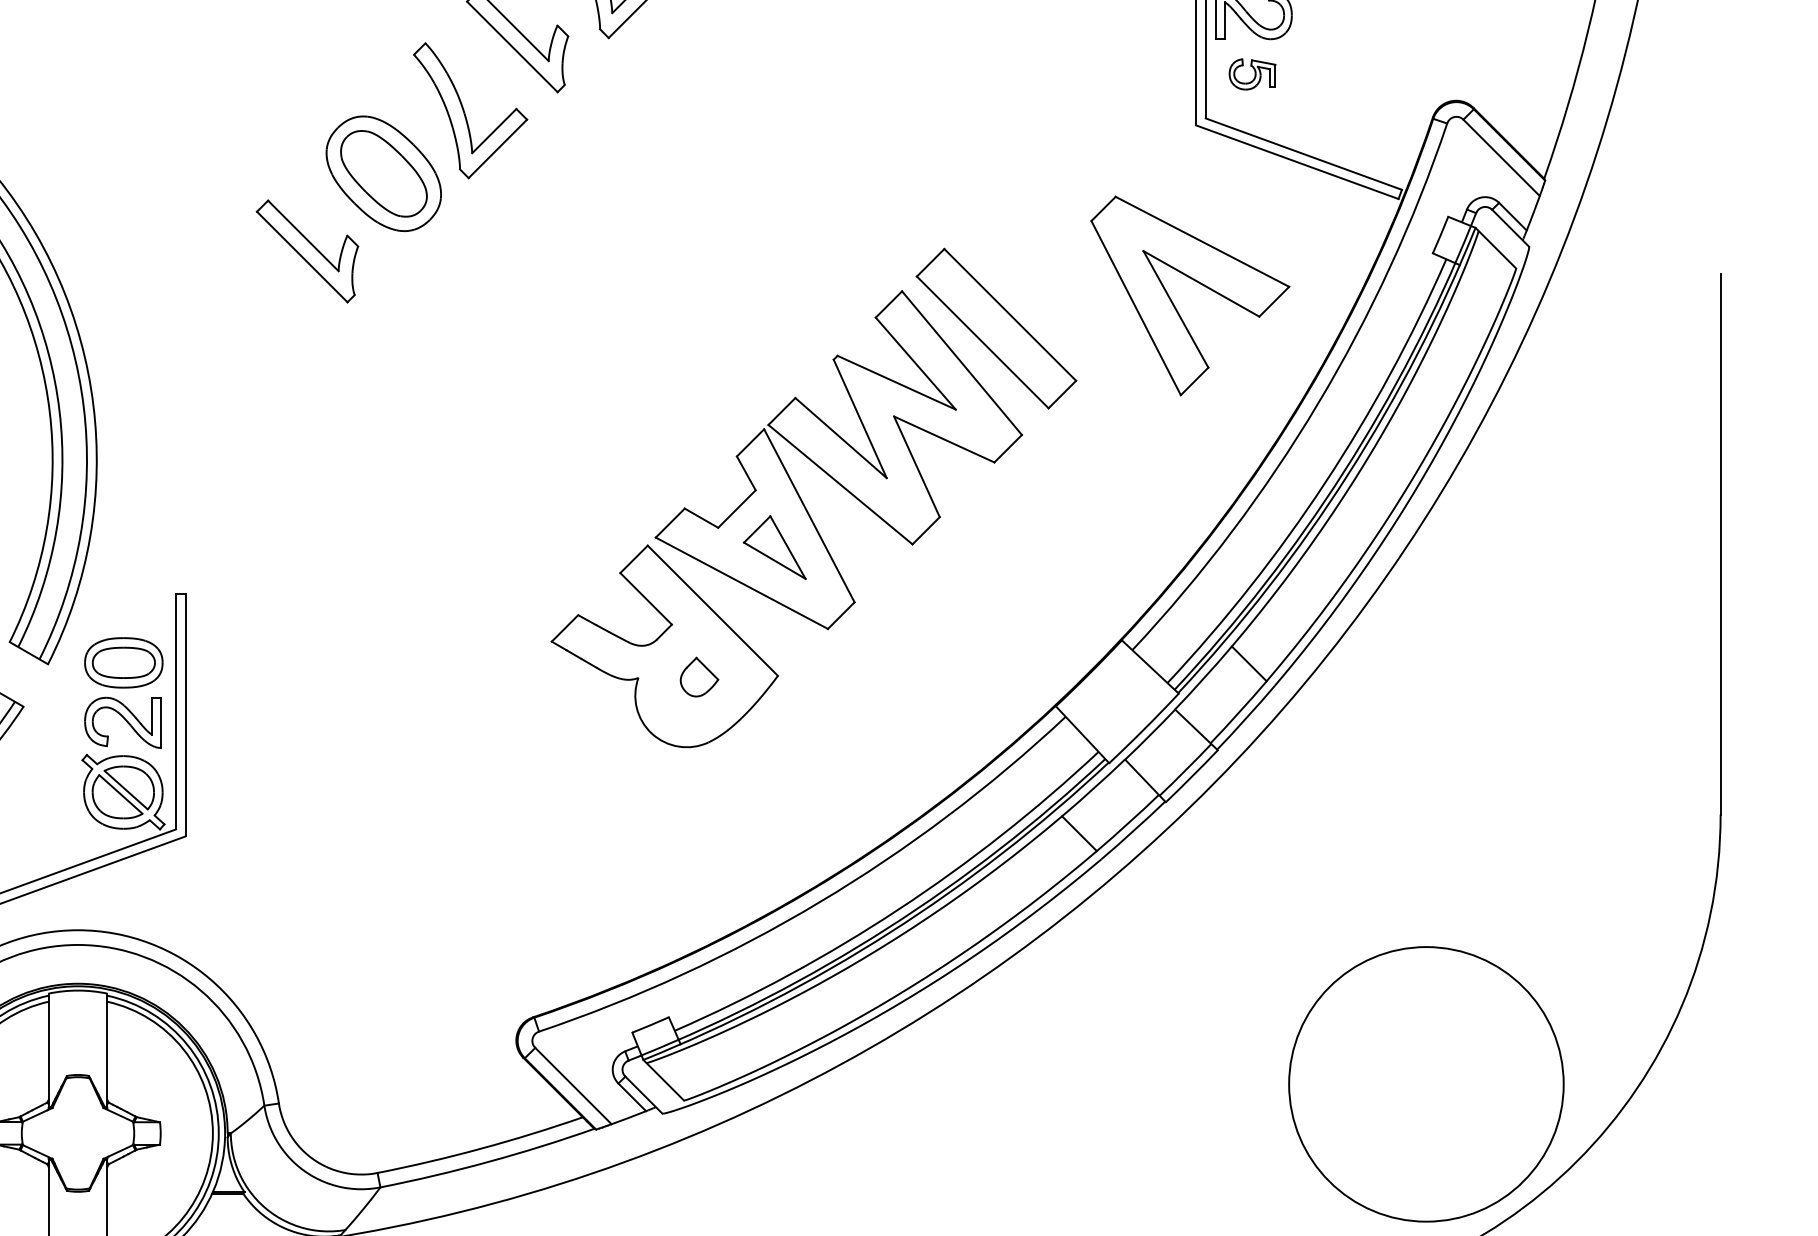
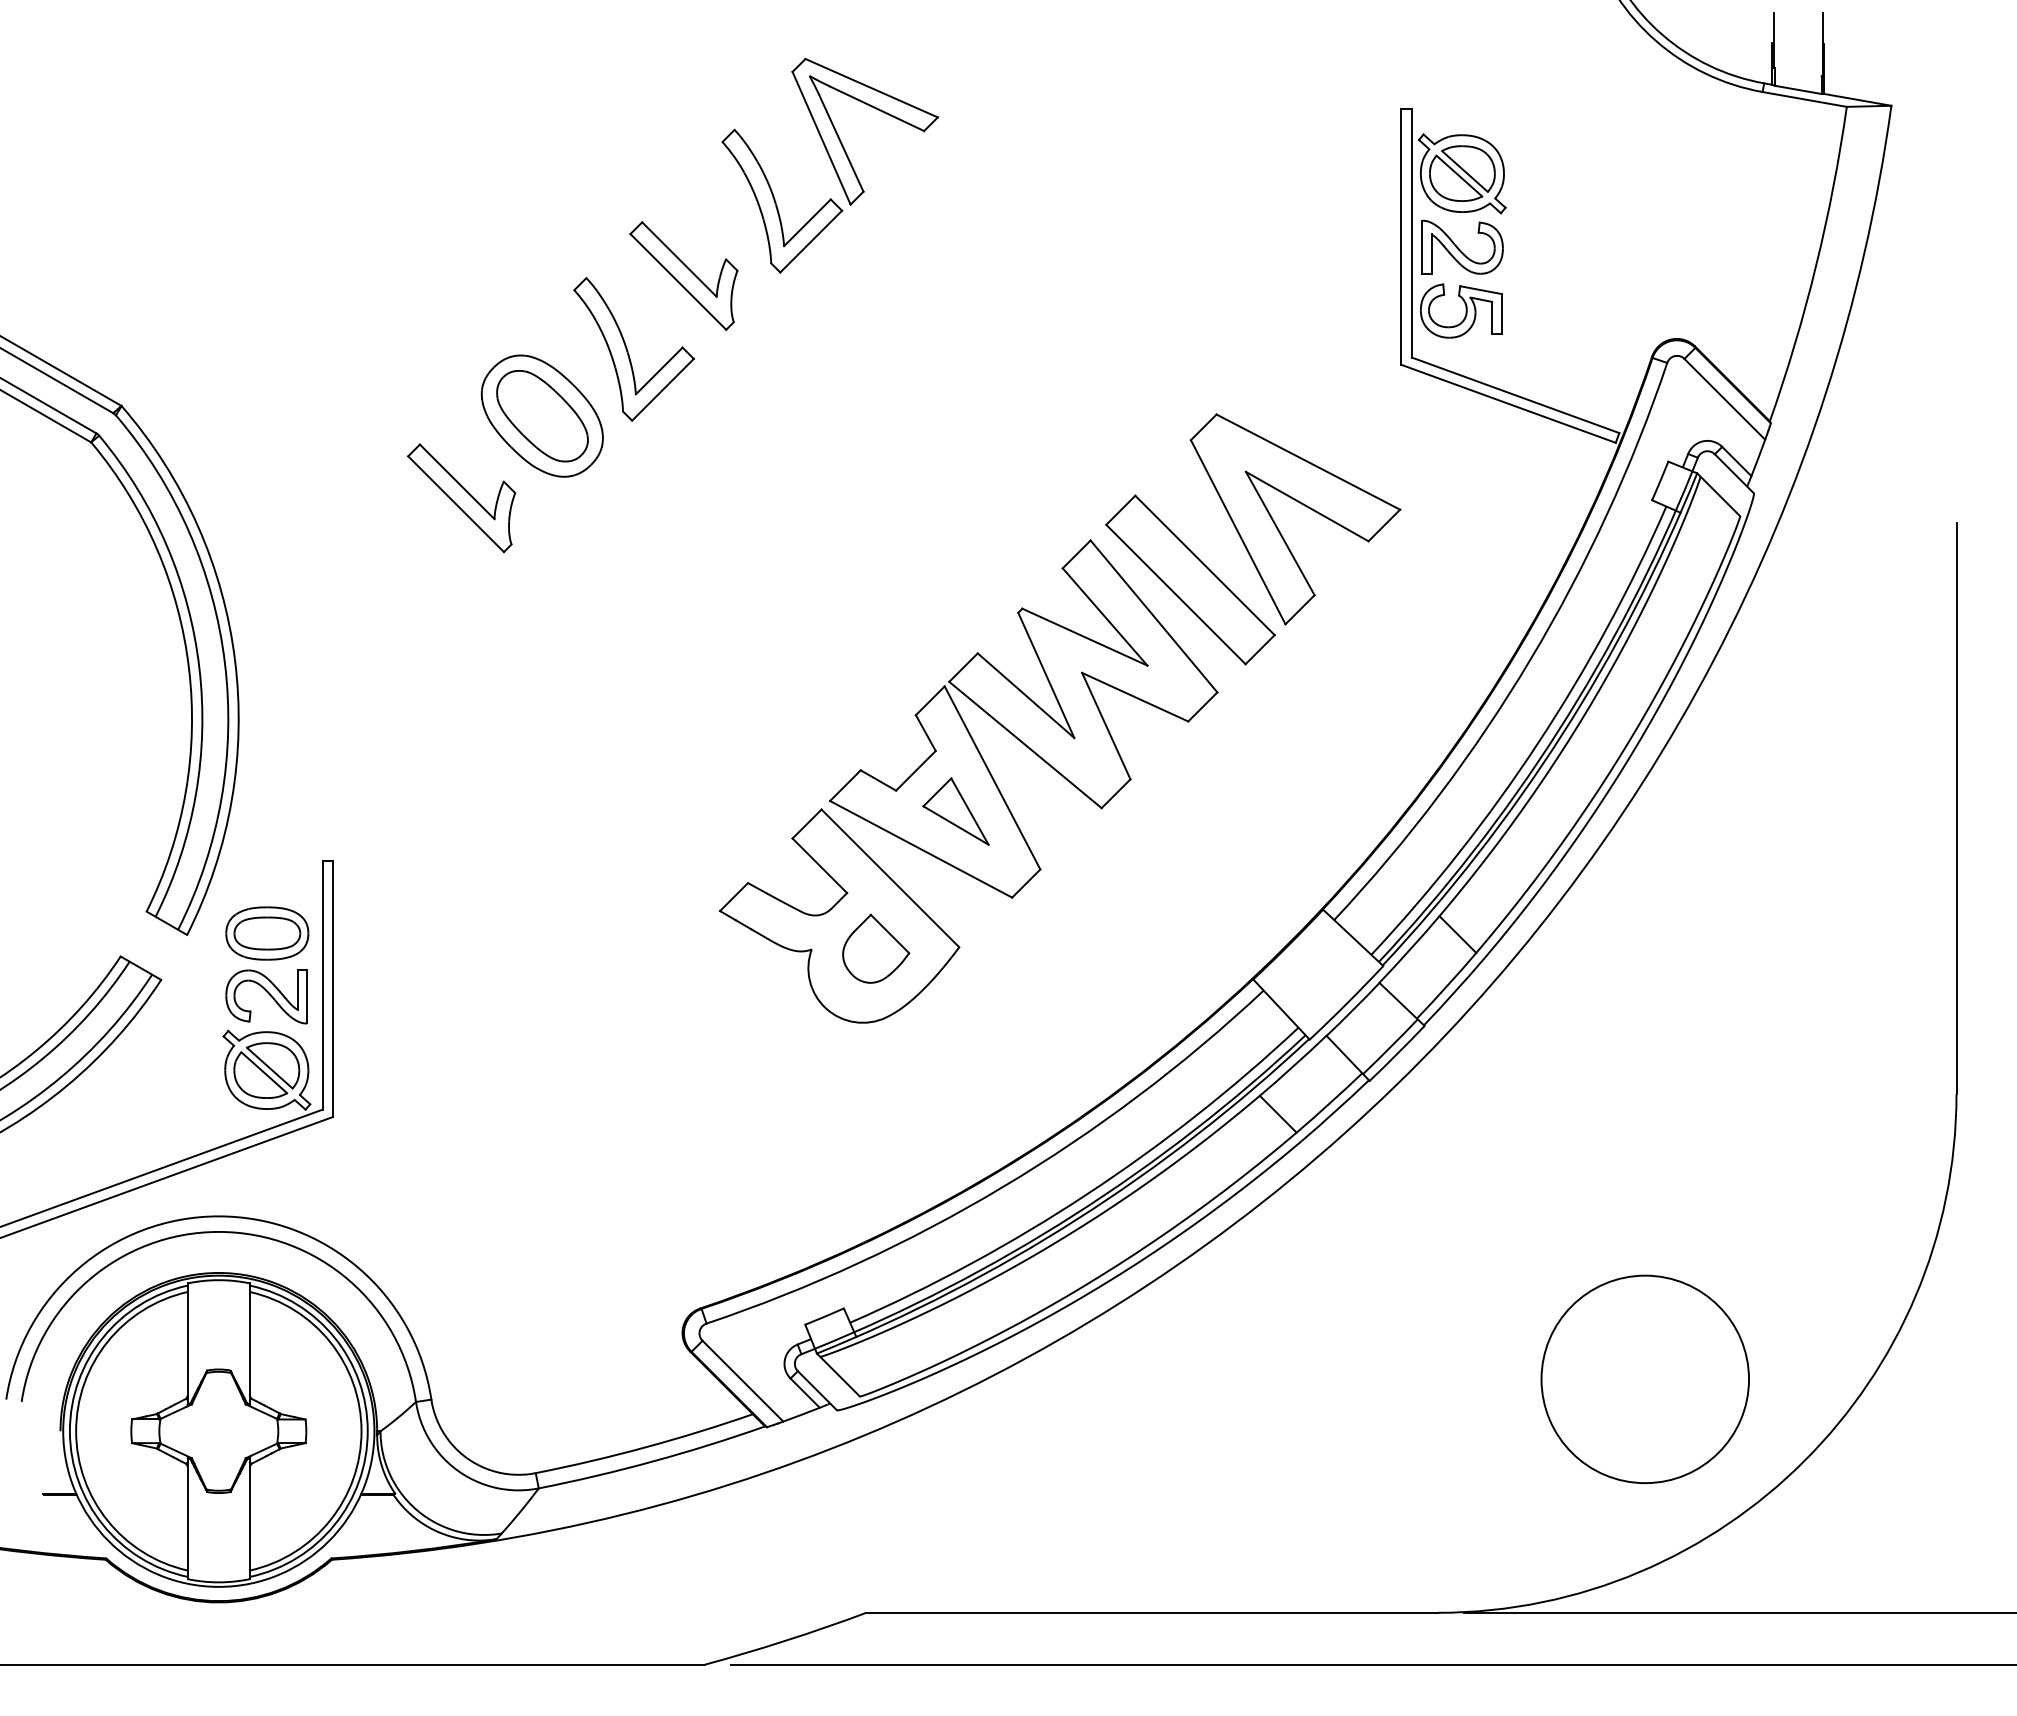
part: (1252, 73) -> (1461, 310), size x1.67
part: (1198, 283) -> (1304, 506), moved
part: (699, 677) -> (876, 948), size x1.67
circle: (1426, 1084) -> (1645, 1379), size x0.71

